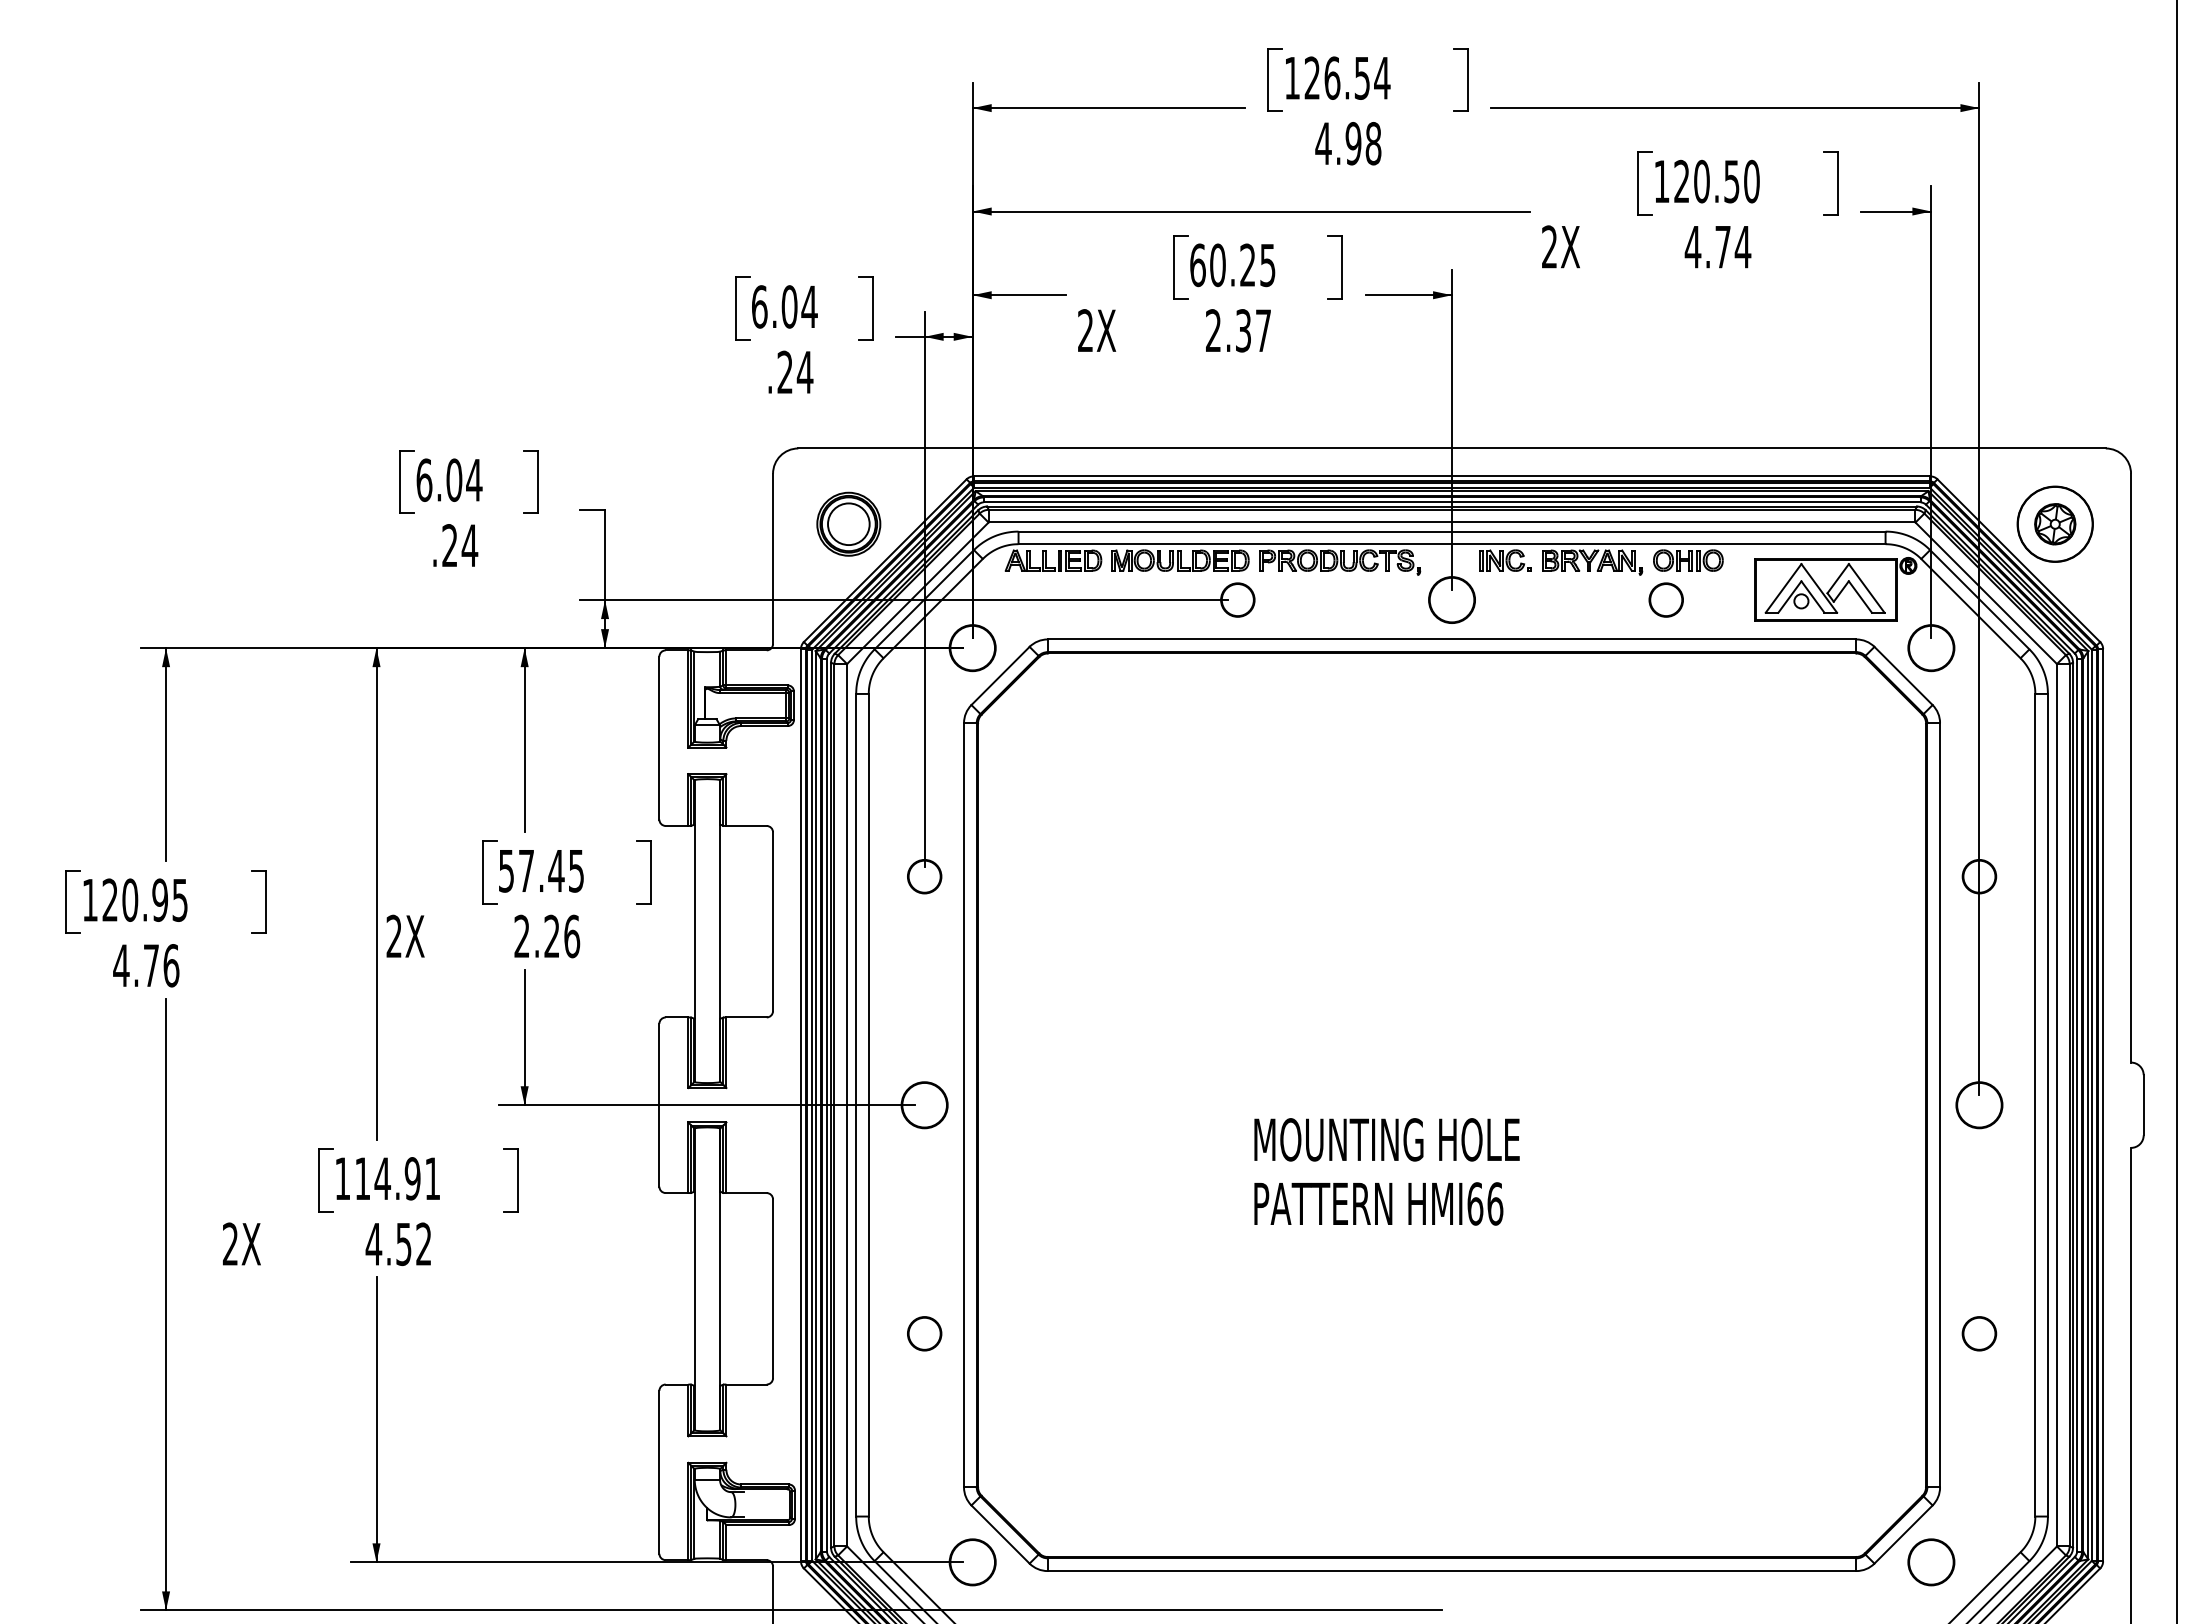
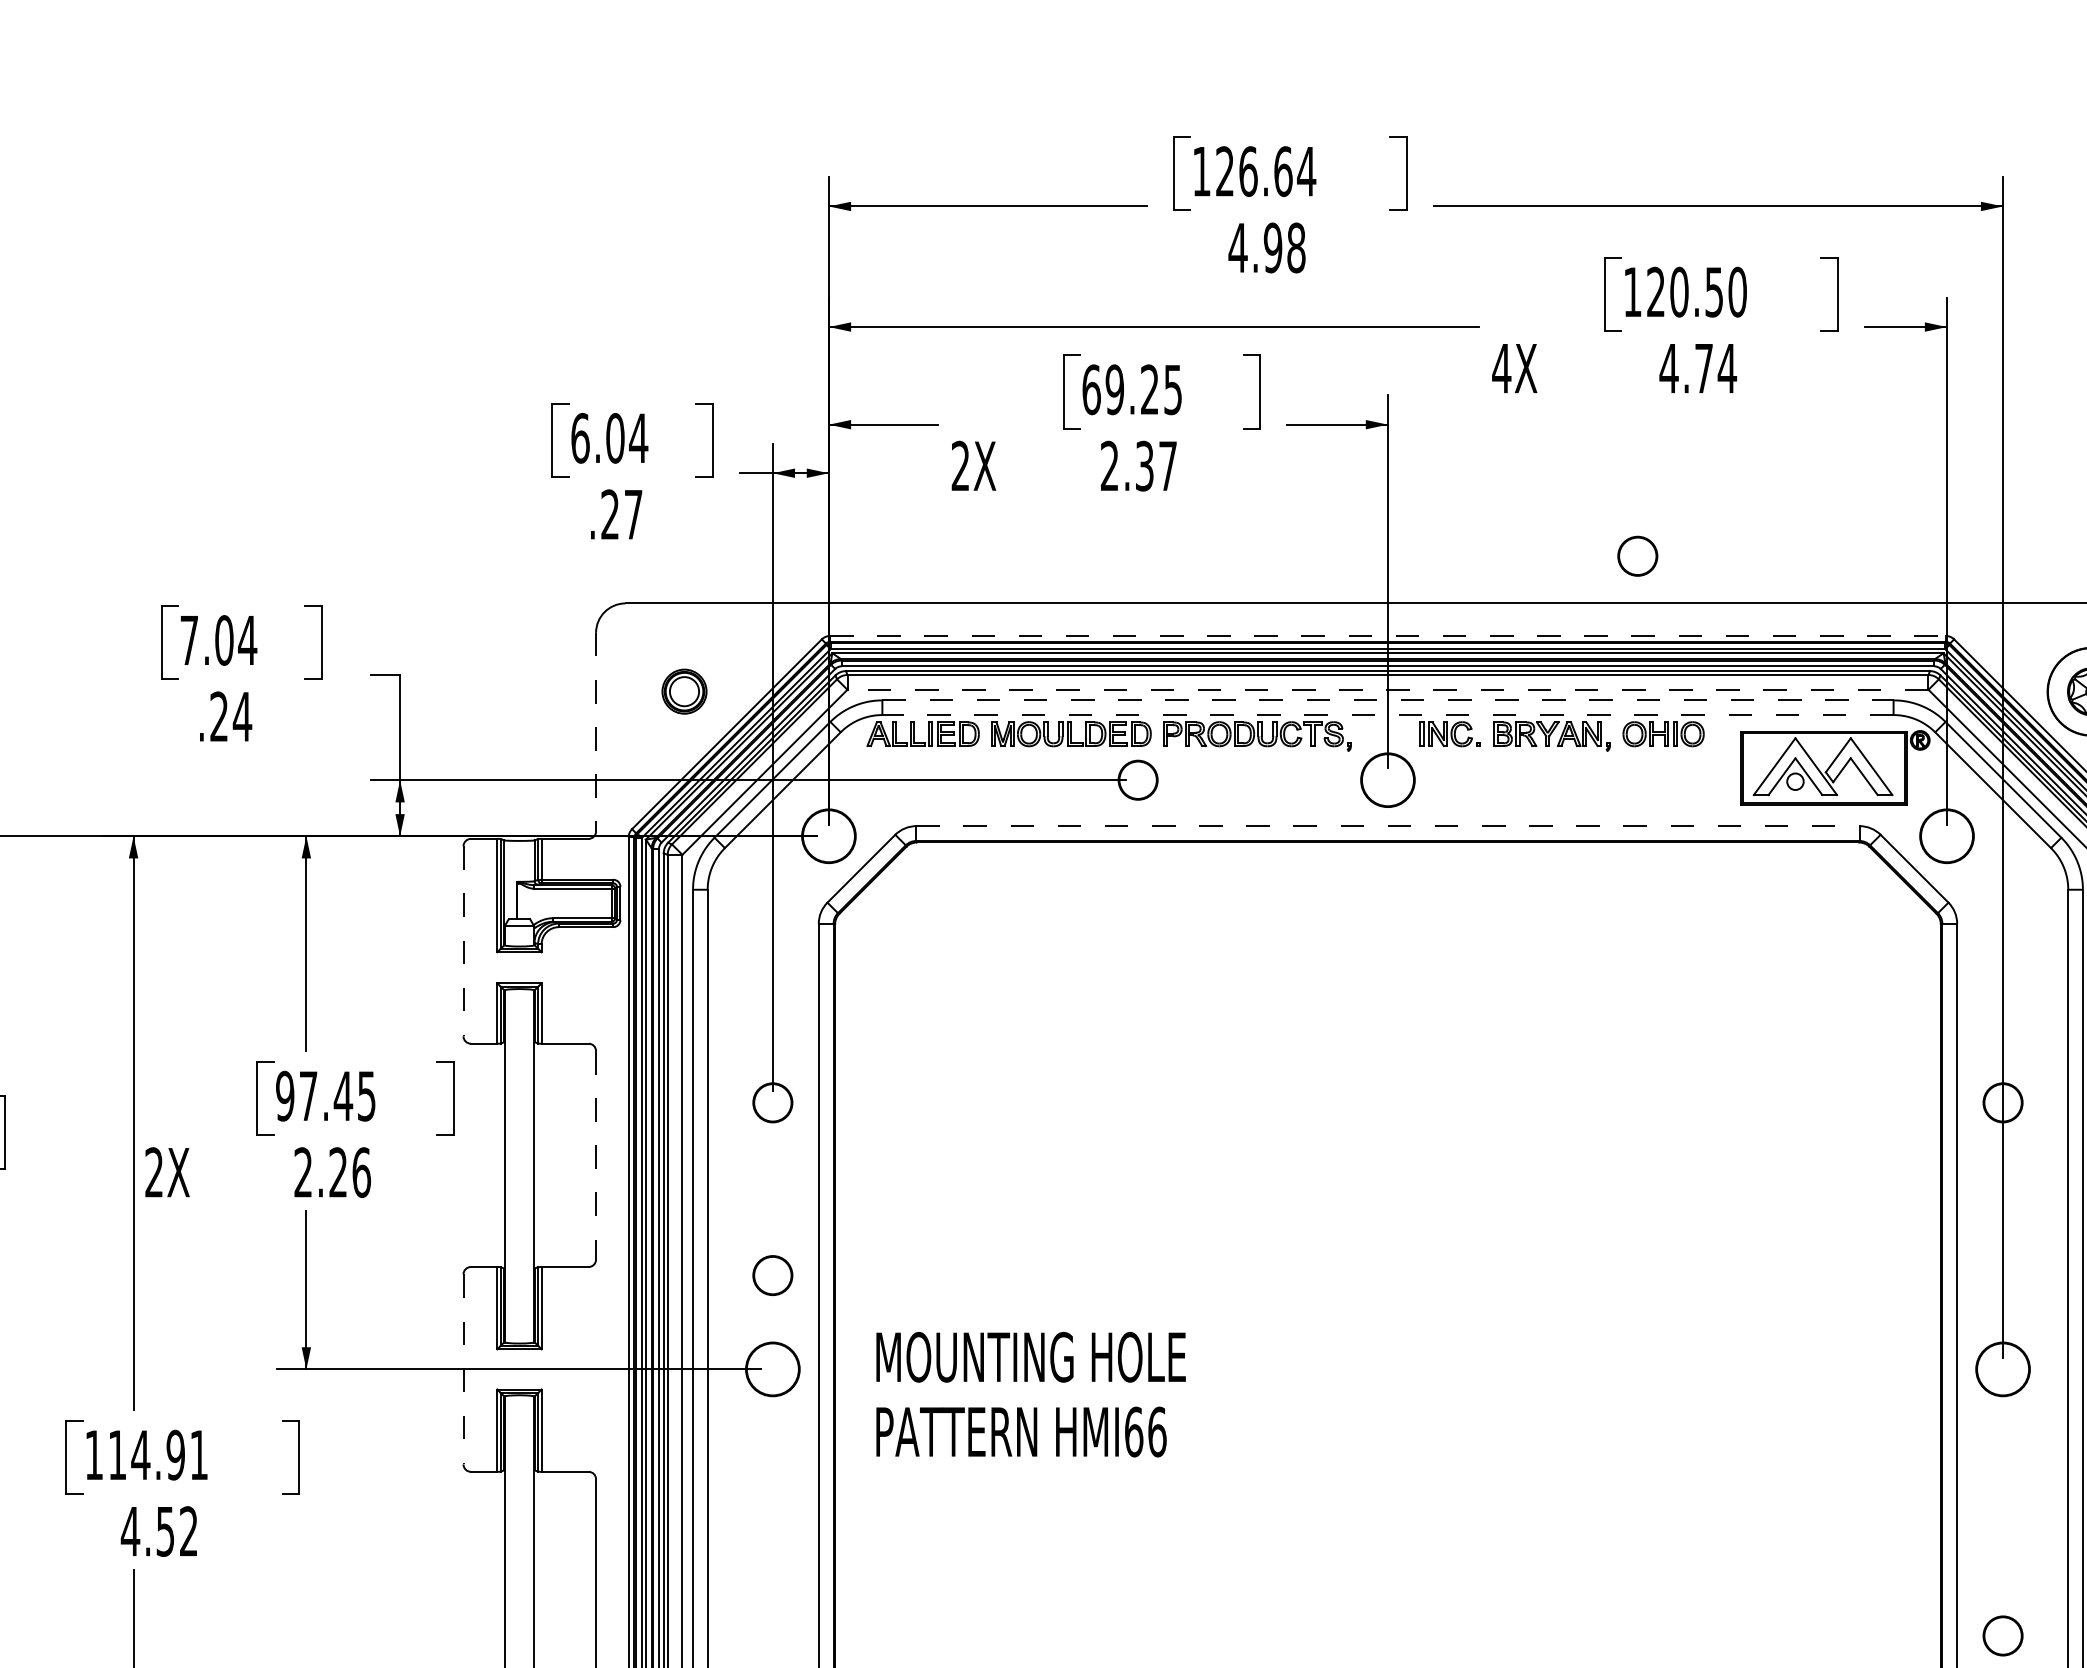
text: (1362, 77) -> (1283, 170), 126.54 -> 126.64
text: (1549, 246) -> (1501, 367), 2X -> 4X
text: (1217, 265) -> (1114, 390), 60.25 -> 69.25
text: (804, 372) -> (632, 514), .24 -> .27
line: (1452, 476) -> (1388, 636), solid -> dashed
text: (424, 479) -> (189, 639), 6.04 -> 7.04
line: (1451, 522) -> (1387, 689), solid -> dashed
part: (848, 523) -> (684, 690), size x0.6
line: (1452, 531) -> (1388, 700), solid -> dashed
line: (1452, 544) -> (1388, 715), solid -> dashed
line: (773, 559) -> (596, 732), solid -> dashed
circle: (1665, 599) -> (1636, 555), moved
line: (1452, 639) -> (1388, 826), solid -> dashed
line: (659, 738) -> (463, 941), solid -> dashed
text: (506, 870) -> (285, 1095), 57.45 -> 97.45
line: (773, 922) -> (596, 1156), solid -> dashed
line: (659, 1105) -> (463, 1369), solid -> dashed
text: (1386, 1171) -> (1030, 1394), moved
circle: (924, 1333) -> (772, 1275), moved

